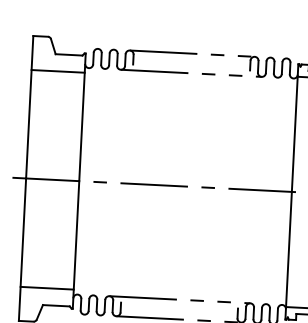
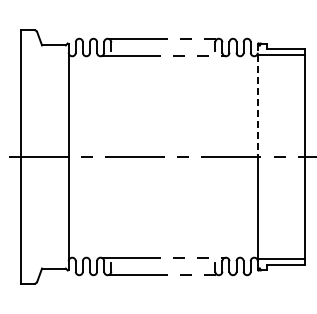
line: (57, 71) -> (44, 60), removed
line: (294, 128) -> (257, 100), solid -> dashed
line: (46, 288) -> (44, 253), removed

